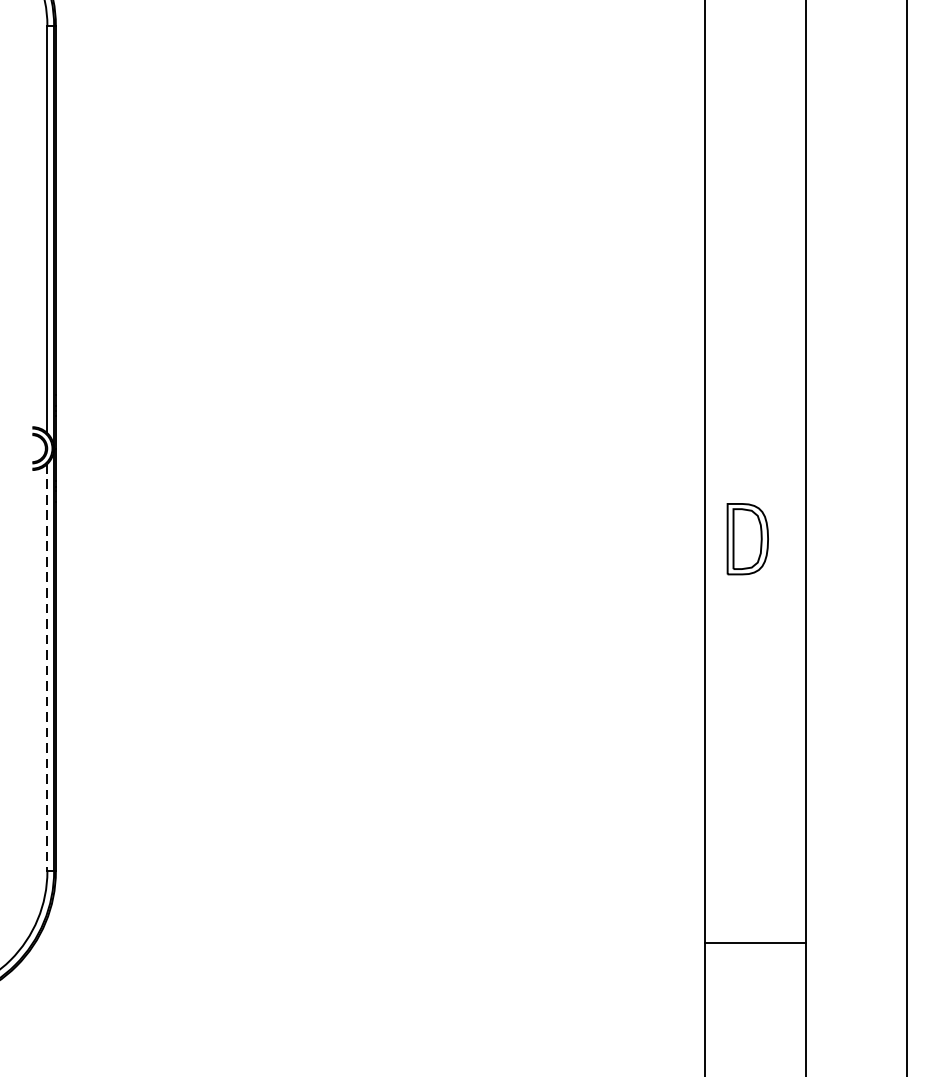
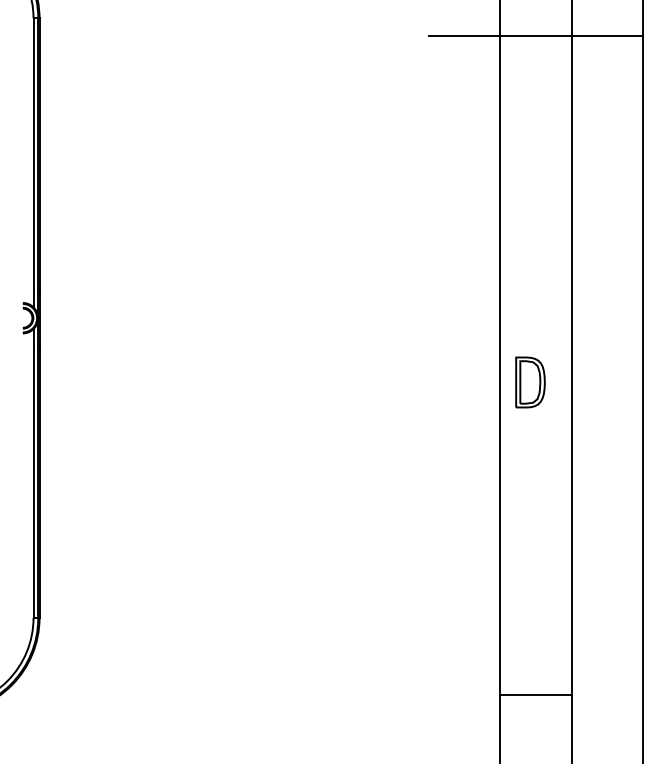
line: (754, 50) -> (535, 35), added
line: (47, 668) -> (33, 474), dashed -> solid
line: (754, 943) -> (535, 695), moved

